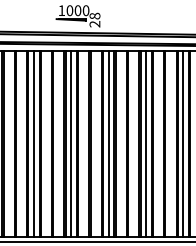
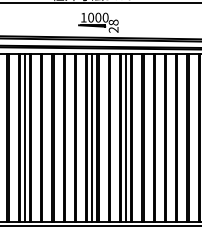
line: (33, 144) -> (58, 138), removed
line: (145, 144) -> (159, 138), removed
line: (183, 144) -> (193, 138), removed

